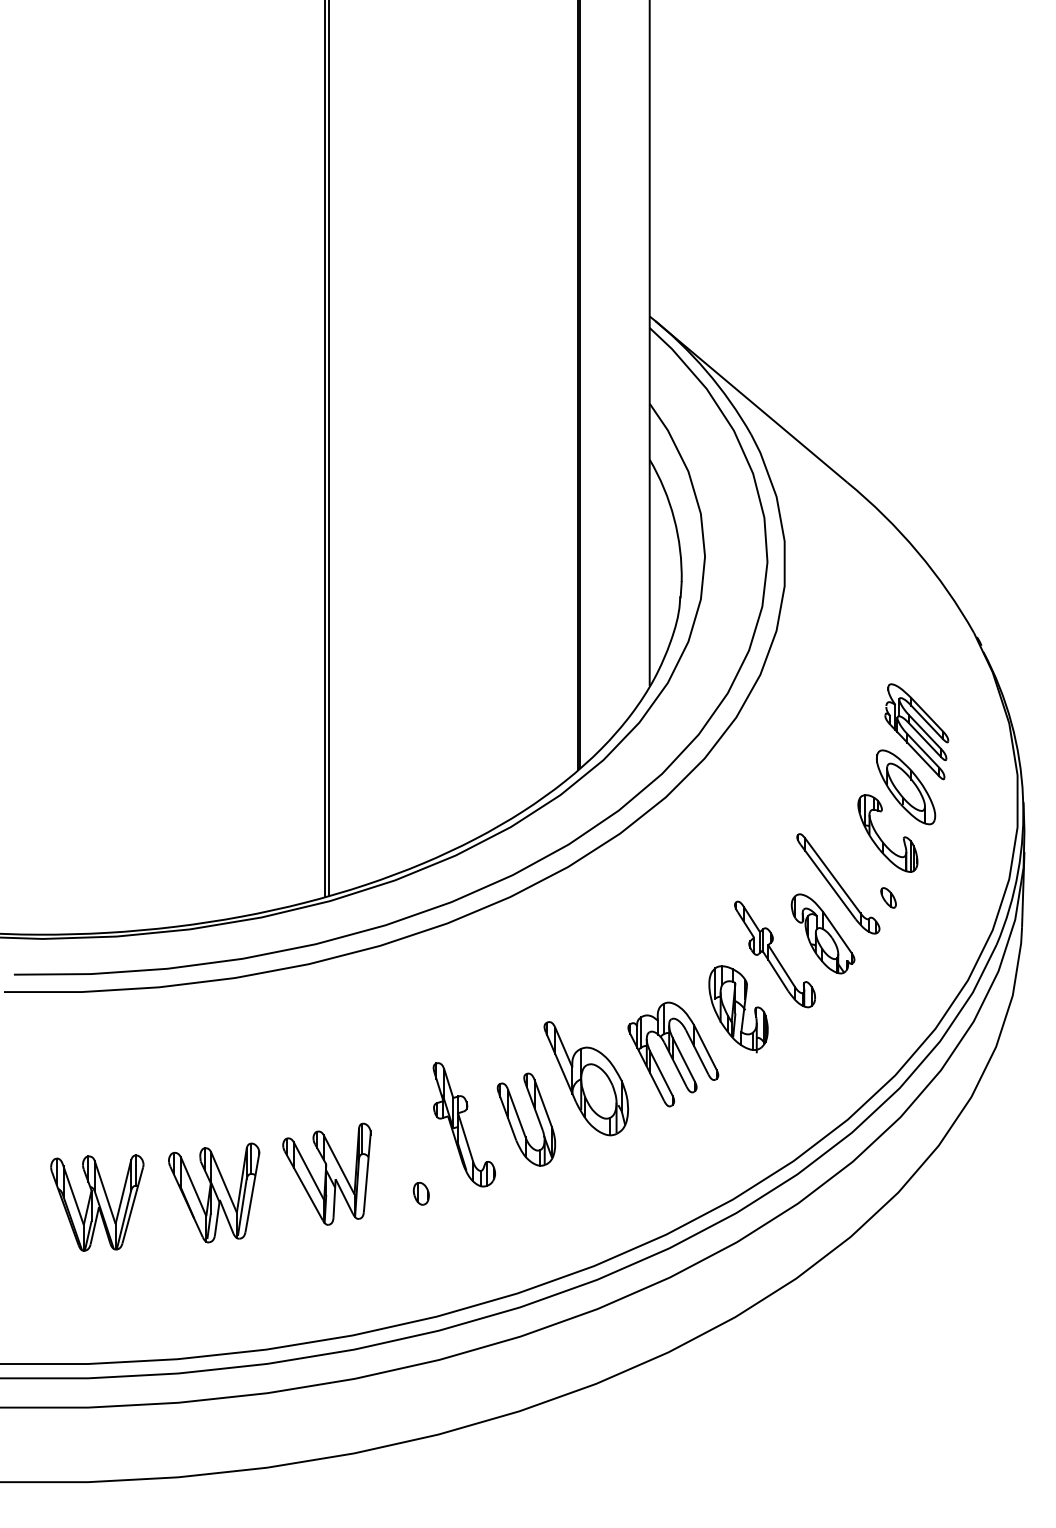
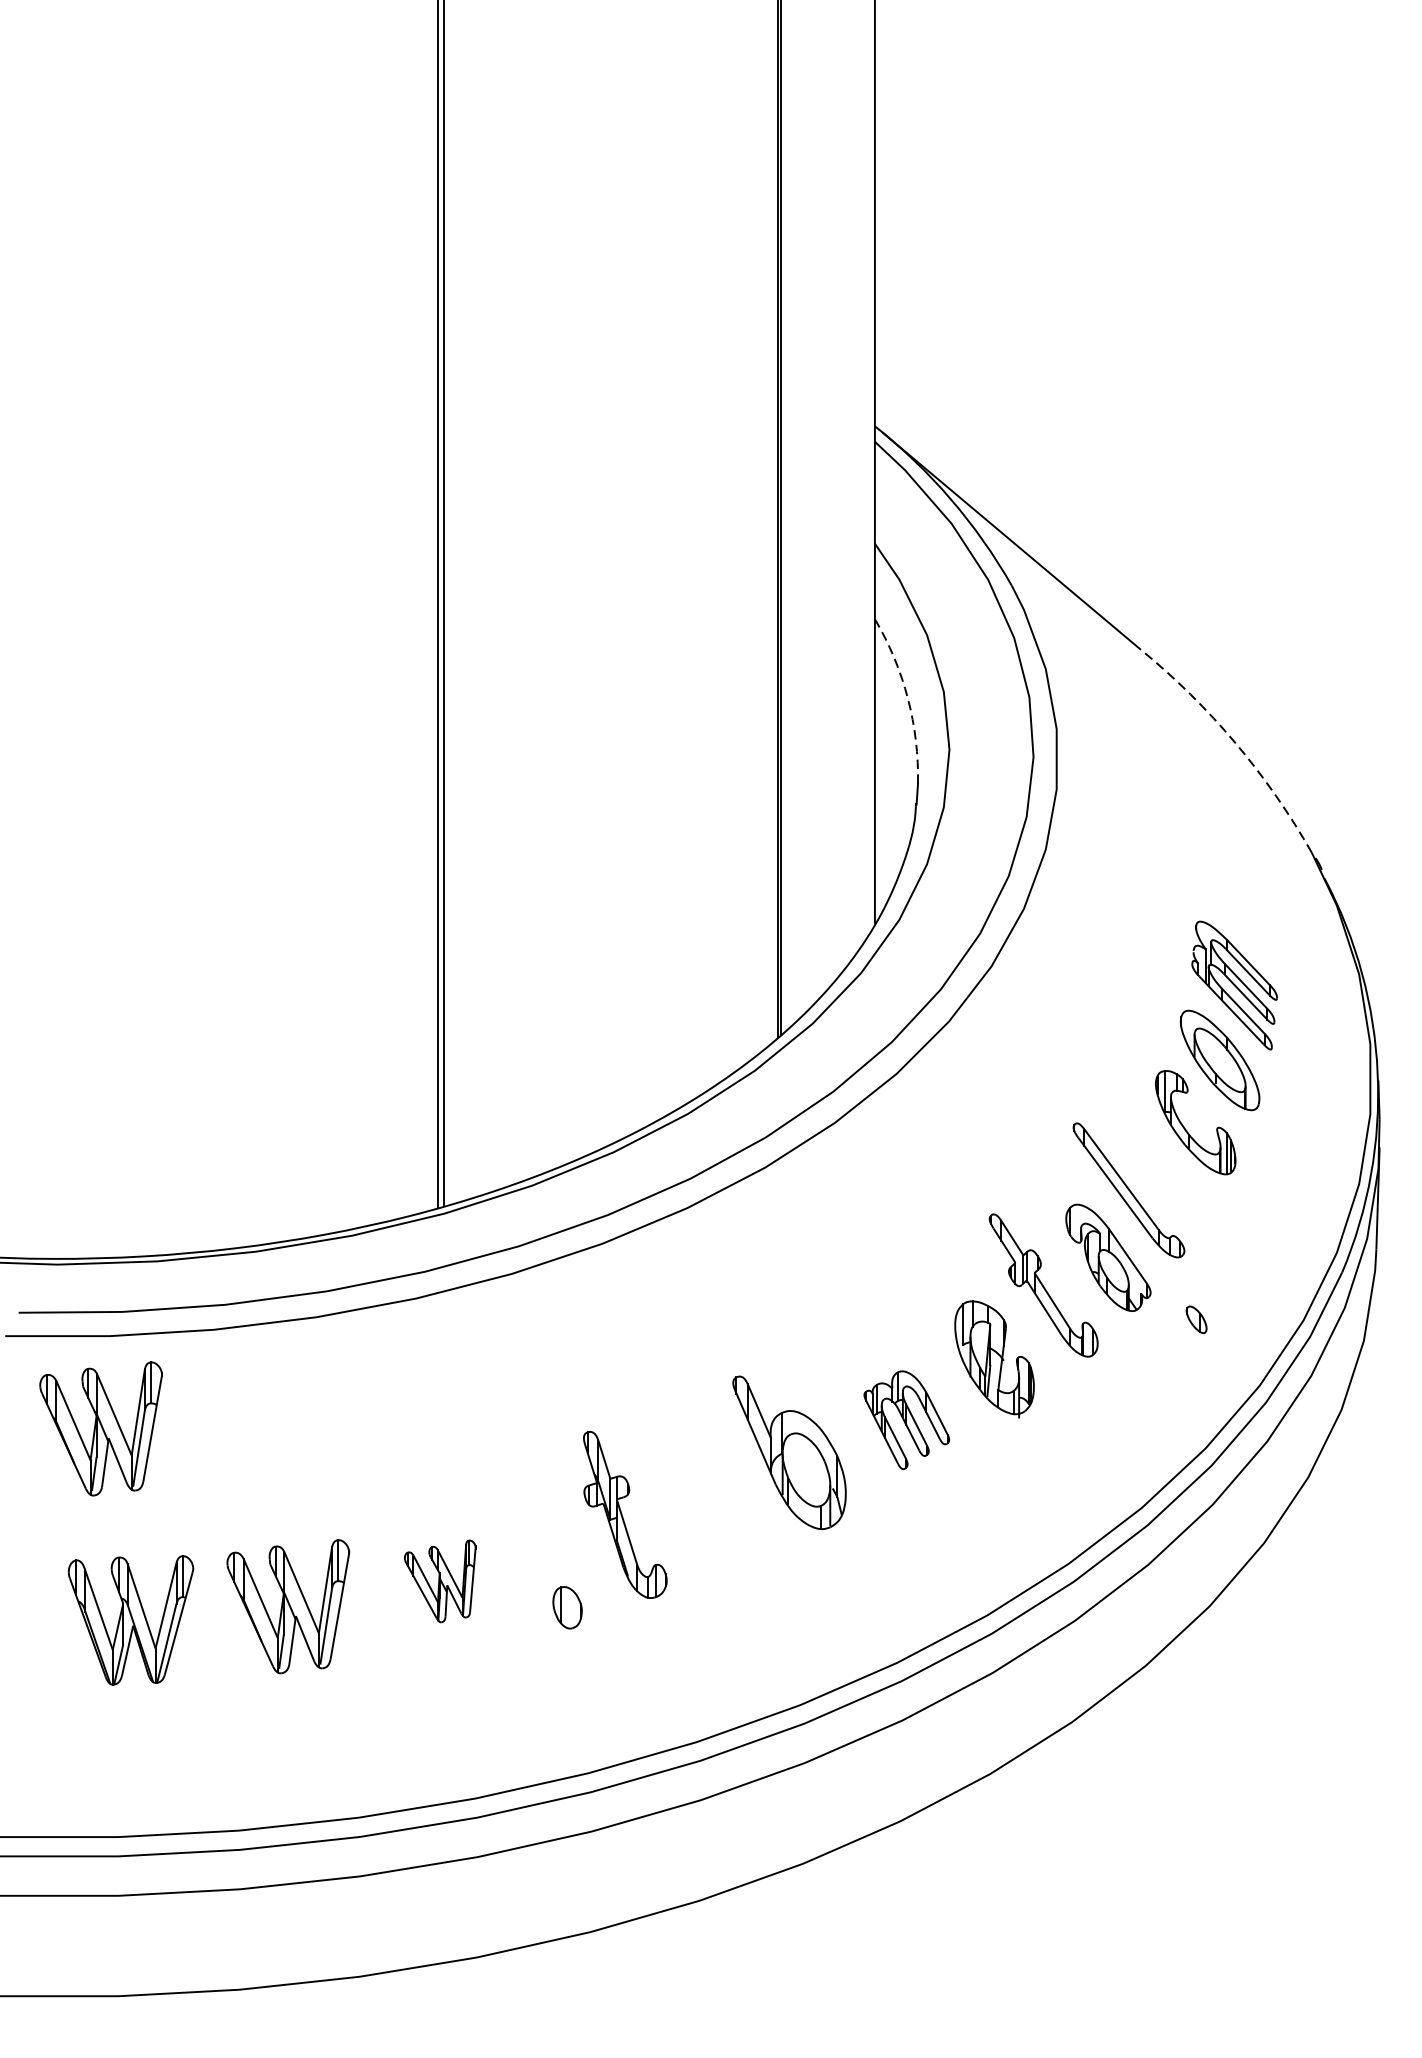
arc: (674, 518) -> (908, 698), solid -> dashed
arc: (917, 551) -> (1235, 742), solid -> dashed
part: (888, 897) -> (1196, 1319), moved
part: (673, 1054) -> (906, 1420), size x0.7
part: (75, 1060) -> (101, 1428), added
part: (526, 1119) -> (708, 1507), removed
part: (326, 1173) -> (439, 1580), size x0.6
part: (420, 1193) -> (566, 1607), size x1.4

